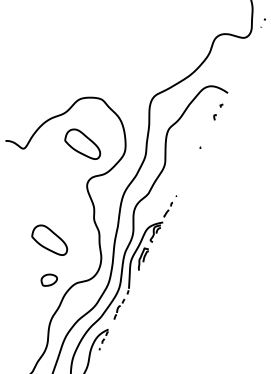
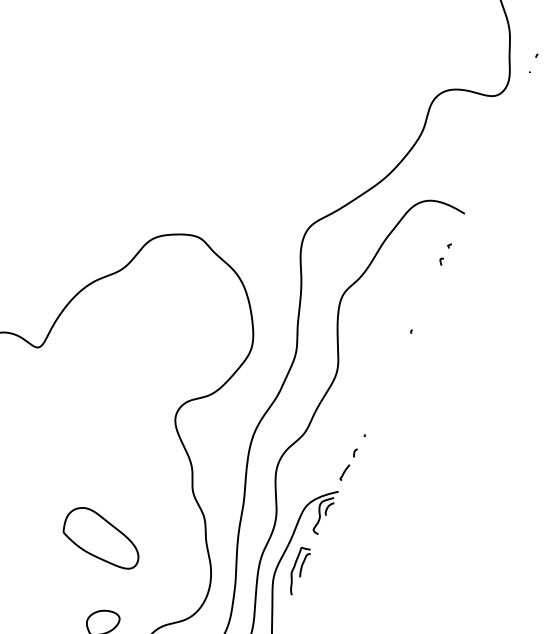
part: (217, 111) -> (444, 253), size x0.62
part: (82, 143) -> (162, 331), removed

